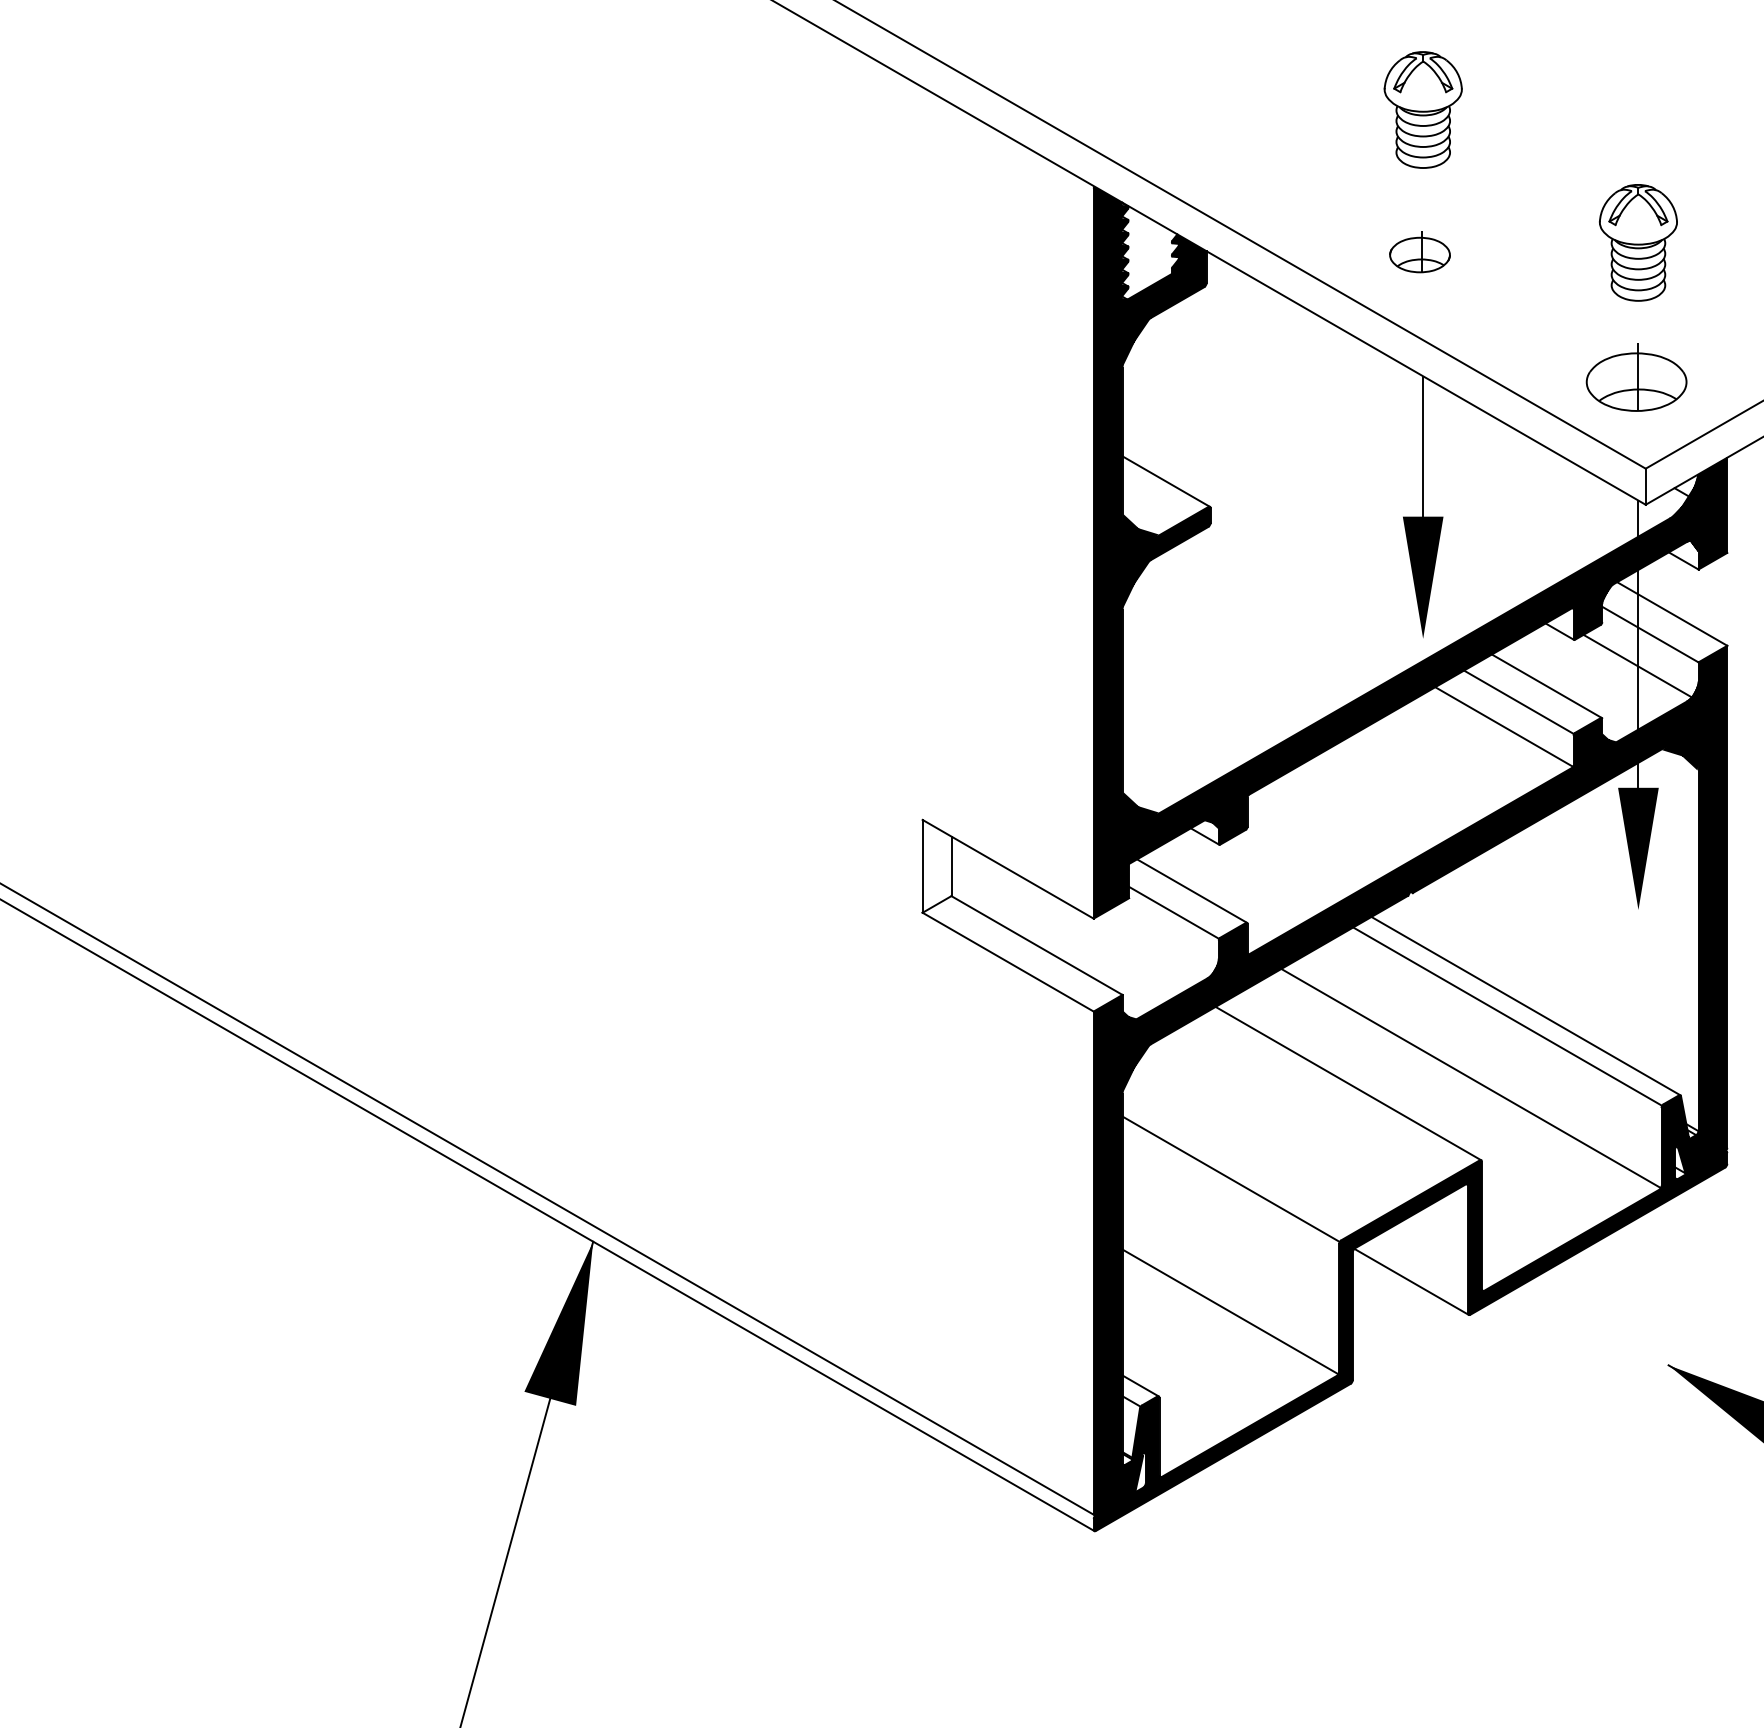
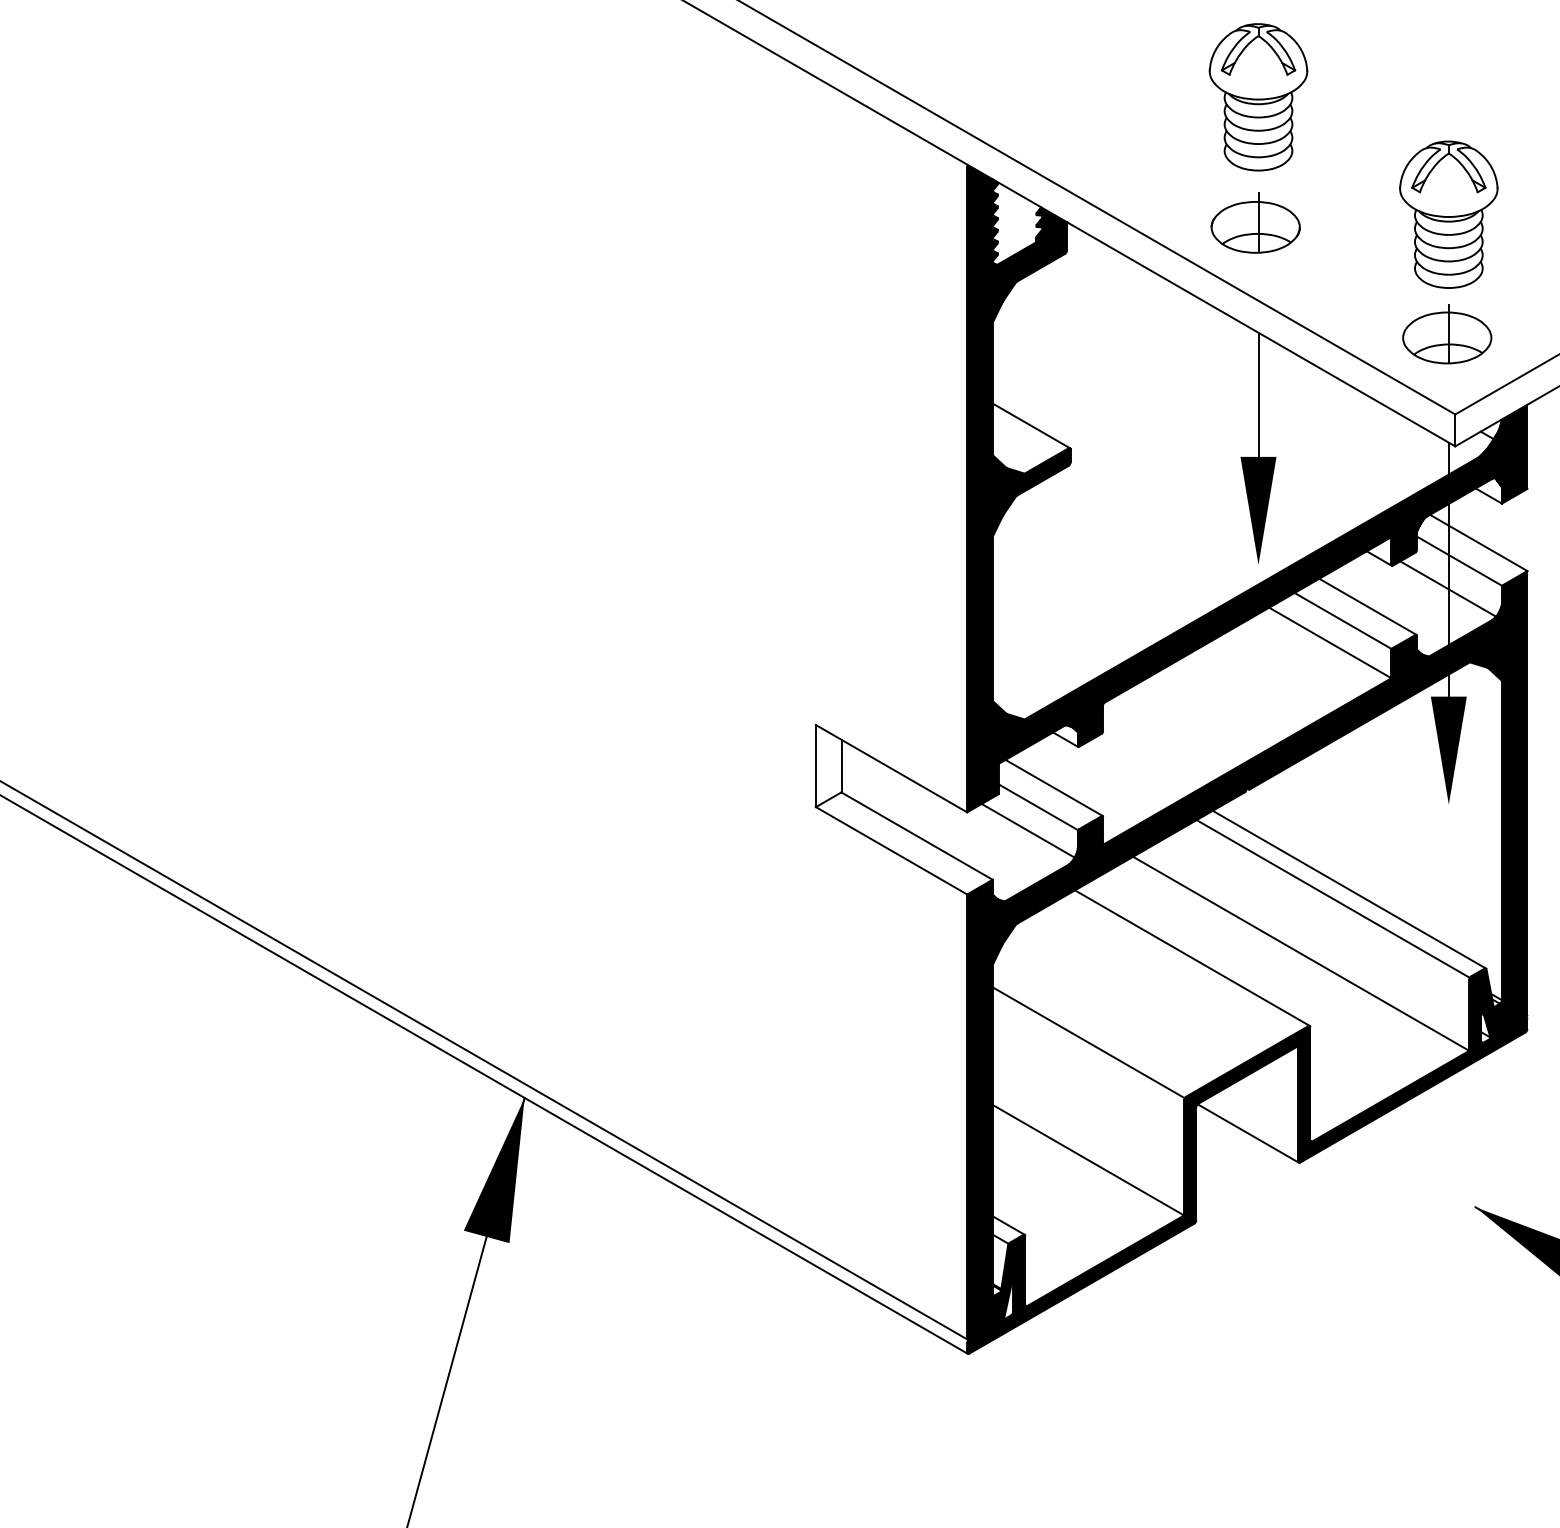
part: (1423, 109) -> (1258, 96), size x1.43
part: (1638, 242) -> (1448, 214), size x1.43
part: (1419, 251) -> (1255, 222), size x1.67
line: (1162, 939) -> (1028, 830), added

